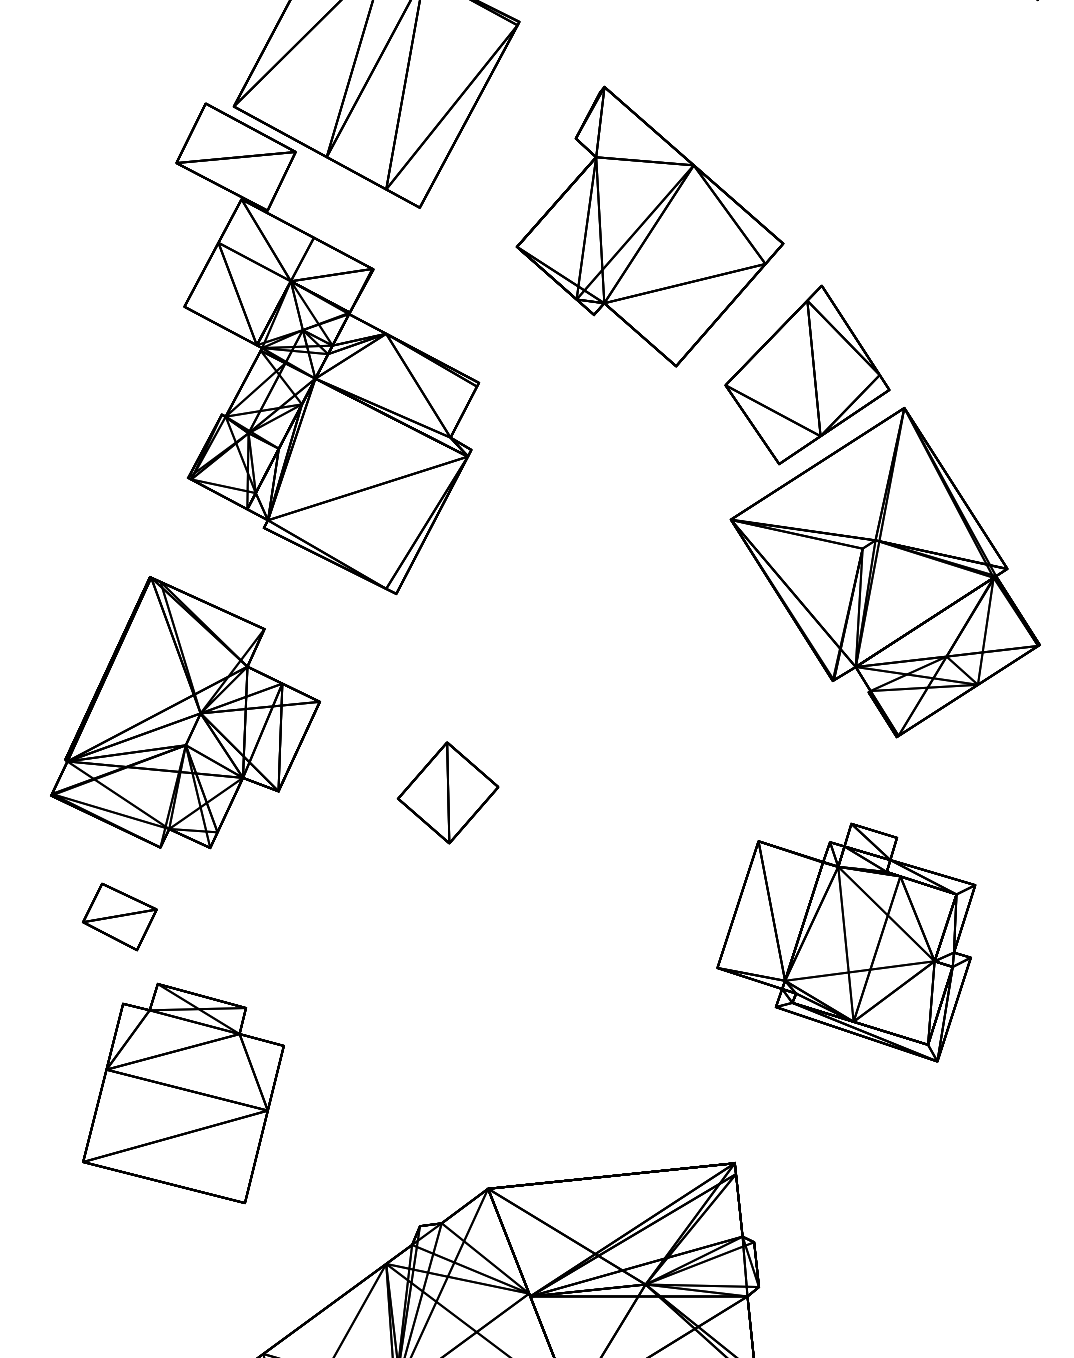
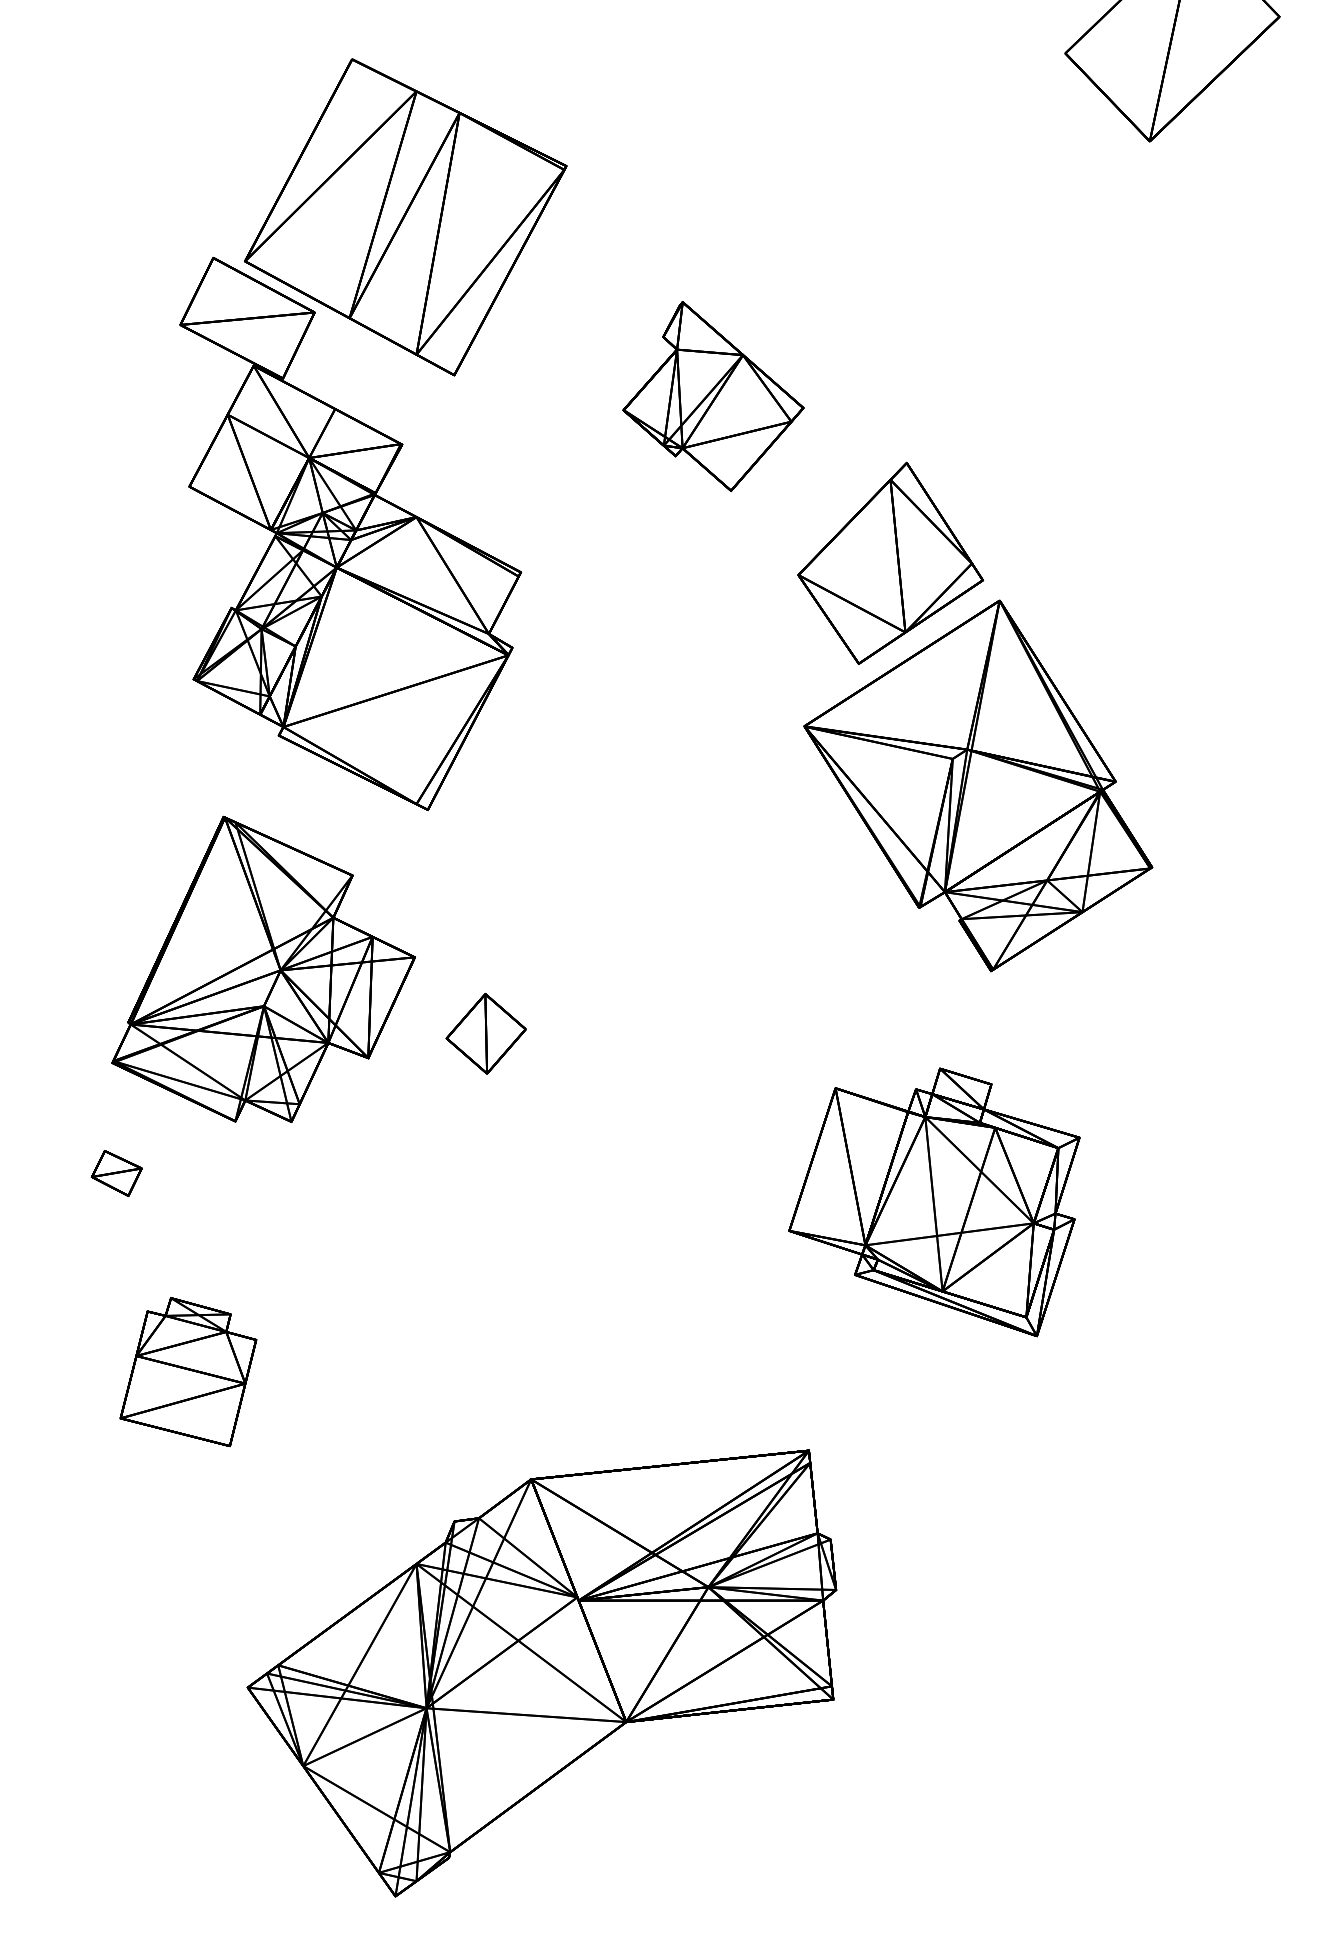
part: (650, 226) -> (713, 396), size x0.6
part: (185, 711) -> (263, 968), moved
part: (447, 792) -> (485, 1033), size x0.7
part: (119, 916) -> (116, 1173), size x0.6
part: (183, 1092) -> (188, 1371), size x0.6

